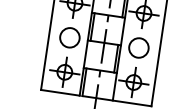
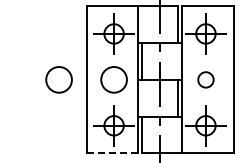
circle: (28, 31) -> (58, 79), added
circle: (138, 47) -> (205, 79), size x0.6
line: (60, 92) -> (112, 153), solid -> dashed

